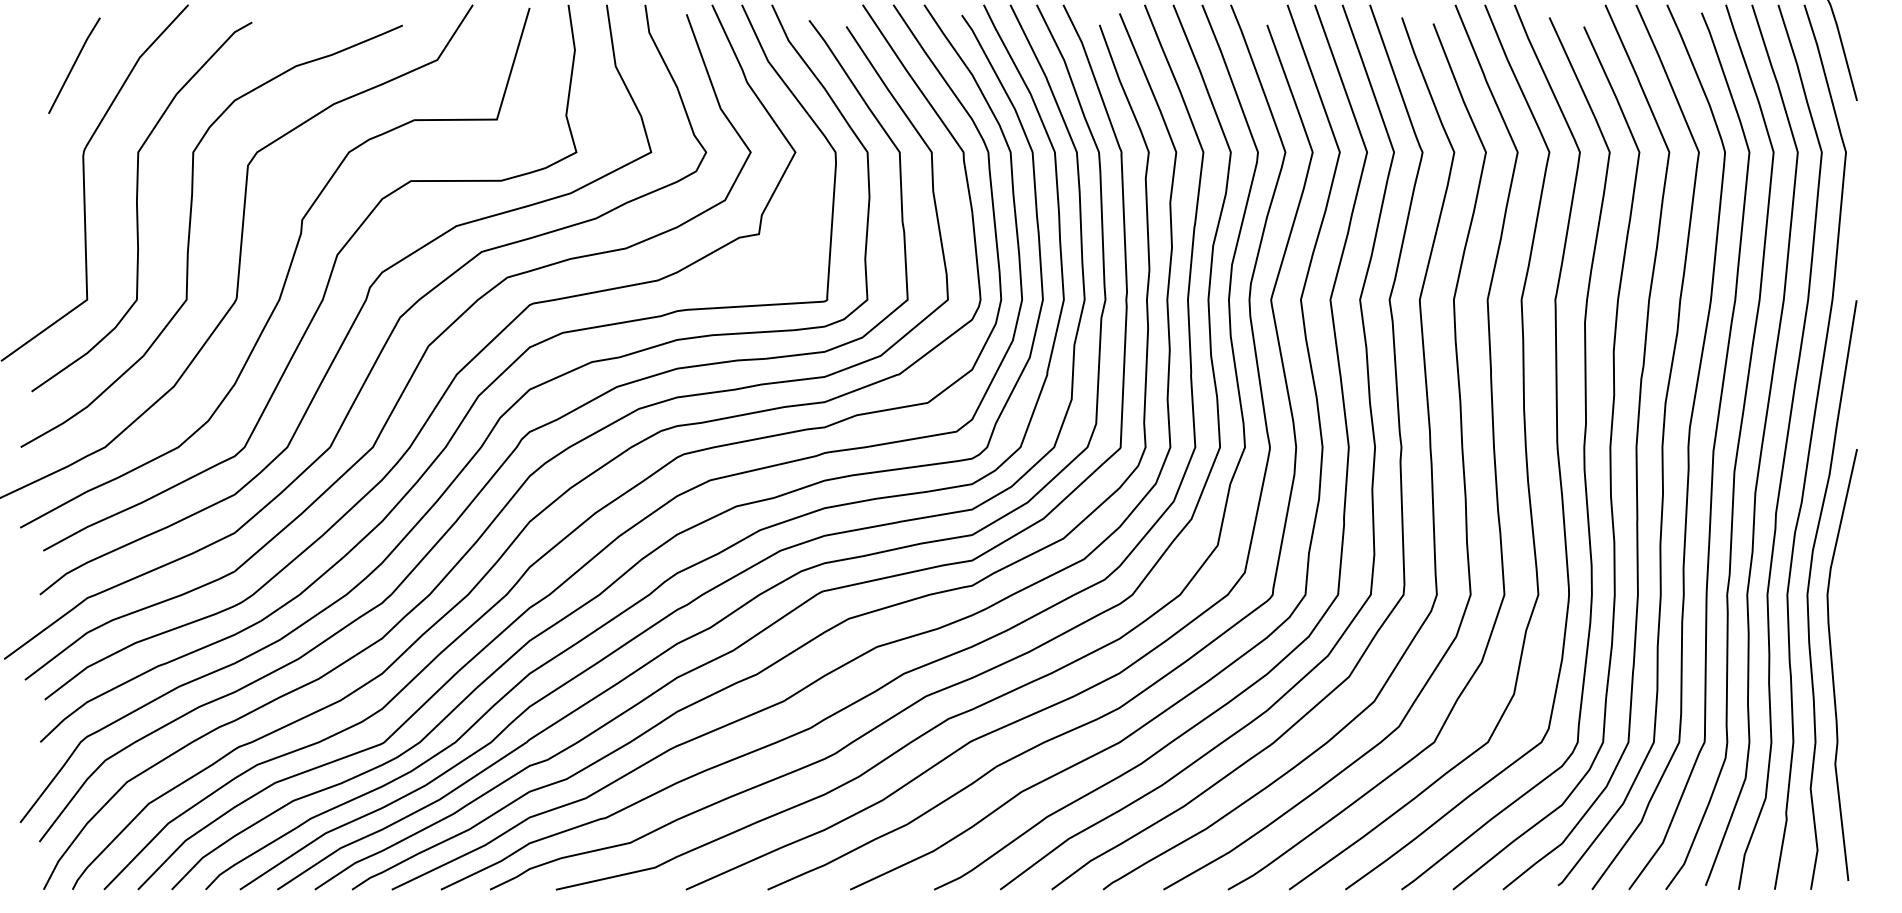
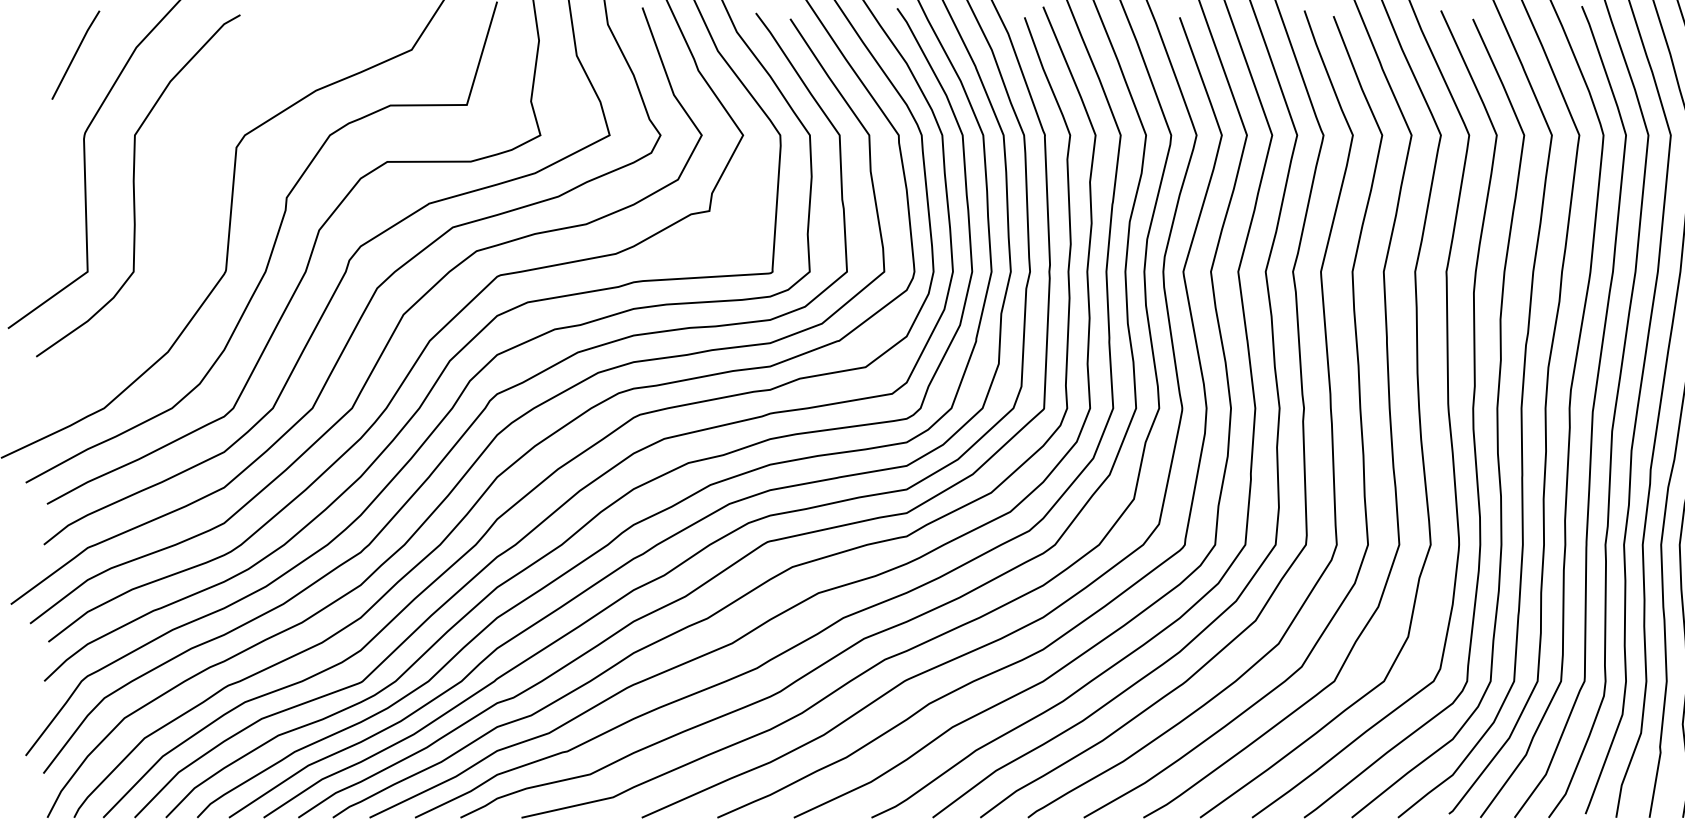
curve: (190, 234) -> (183, 211), removed

